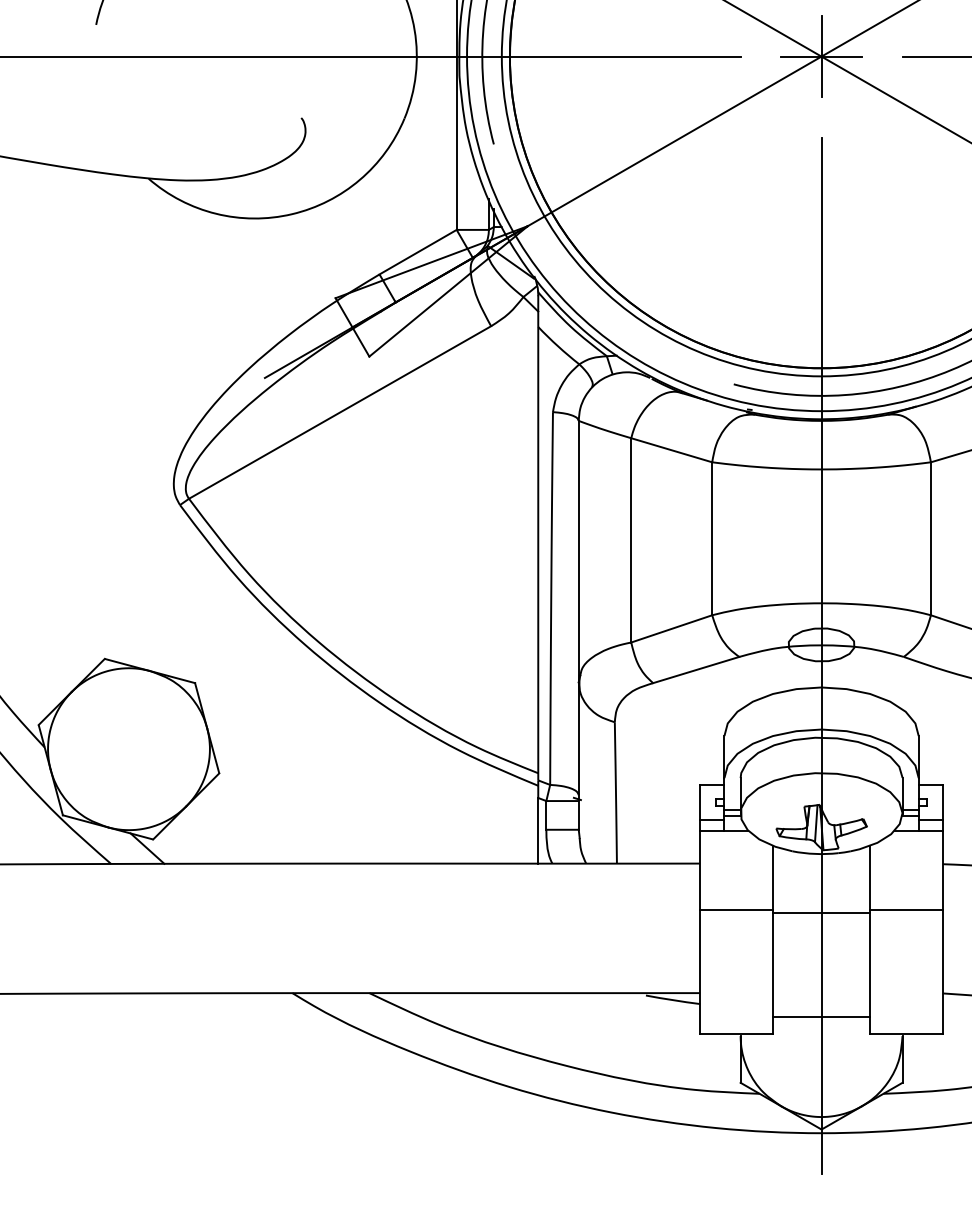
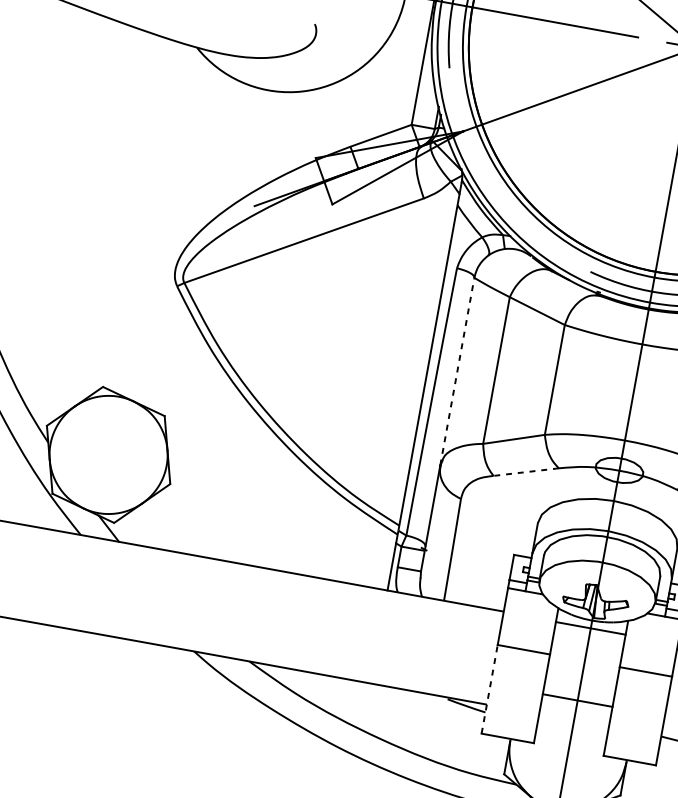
line: (578, 551) -> (457, 371), solid -> dashed
line: (695, 670) -> (525, 472), solid -> dashed
line: (821, 912) -> (590, 628), moved
line: (700, 971) -> (489, 689), solid -> dashed
line: (821, 1017) -> (577, 700), moved

